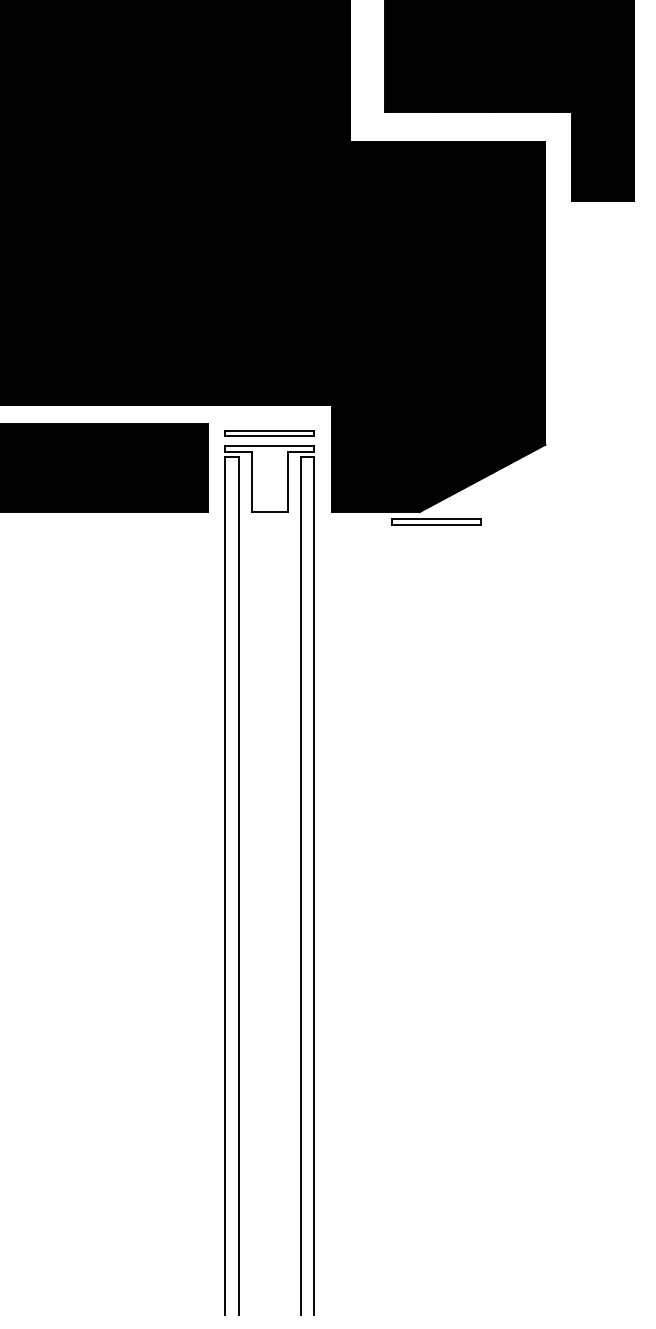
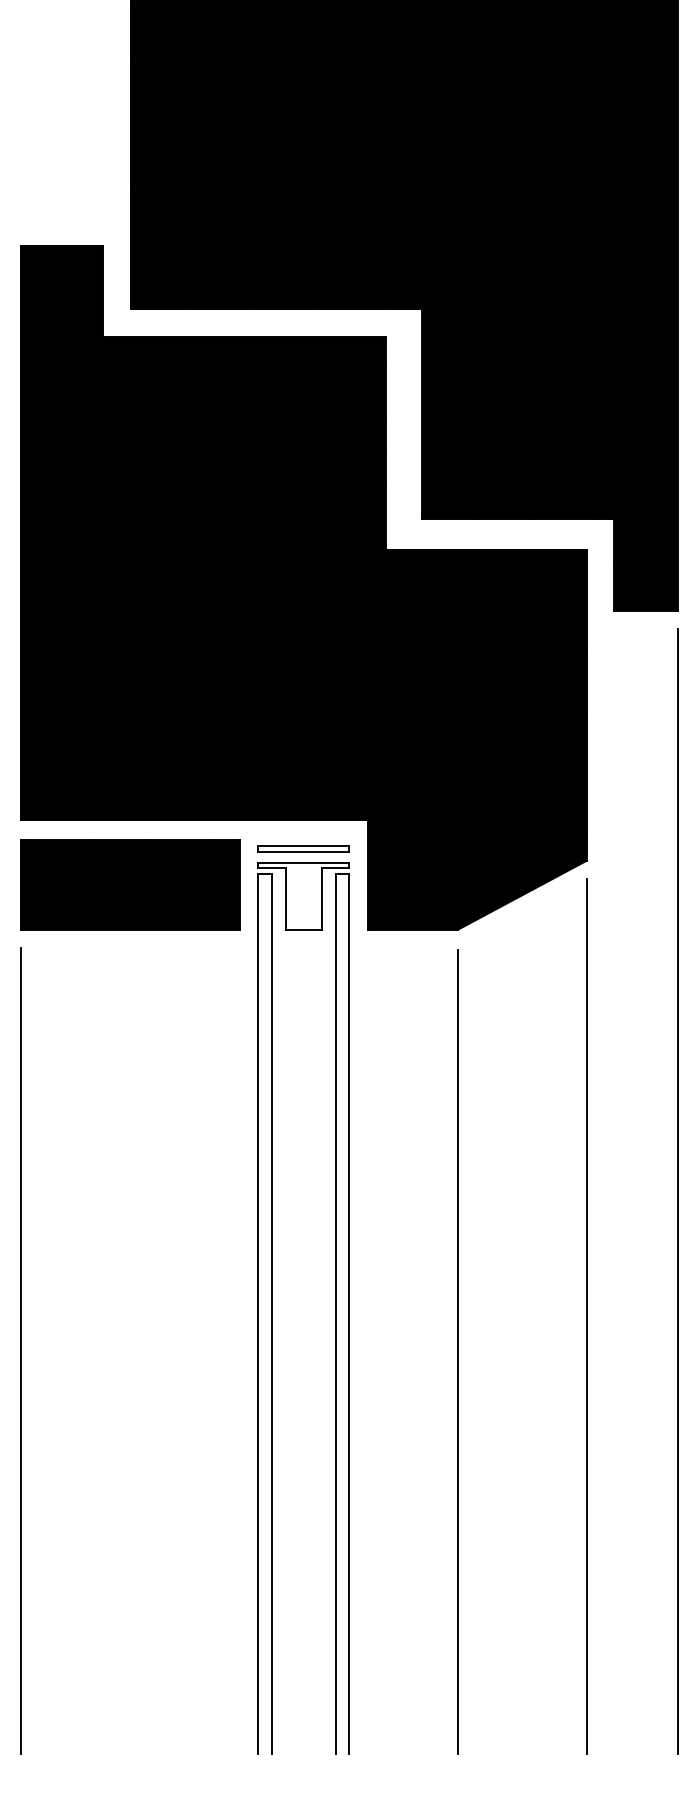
part: (436, 521) -> (474, 939), removed
line: (633, 765) -> (677, 1190), added
line: (545, 888) -> (586, 1316), added
line: (419, 922) -> (457, 1351), added

